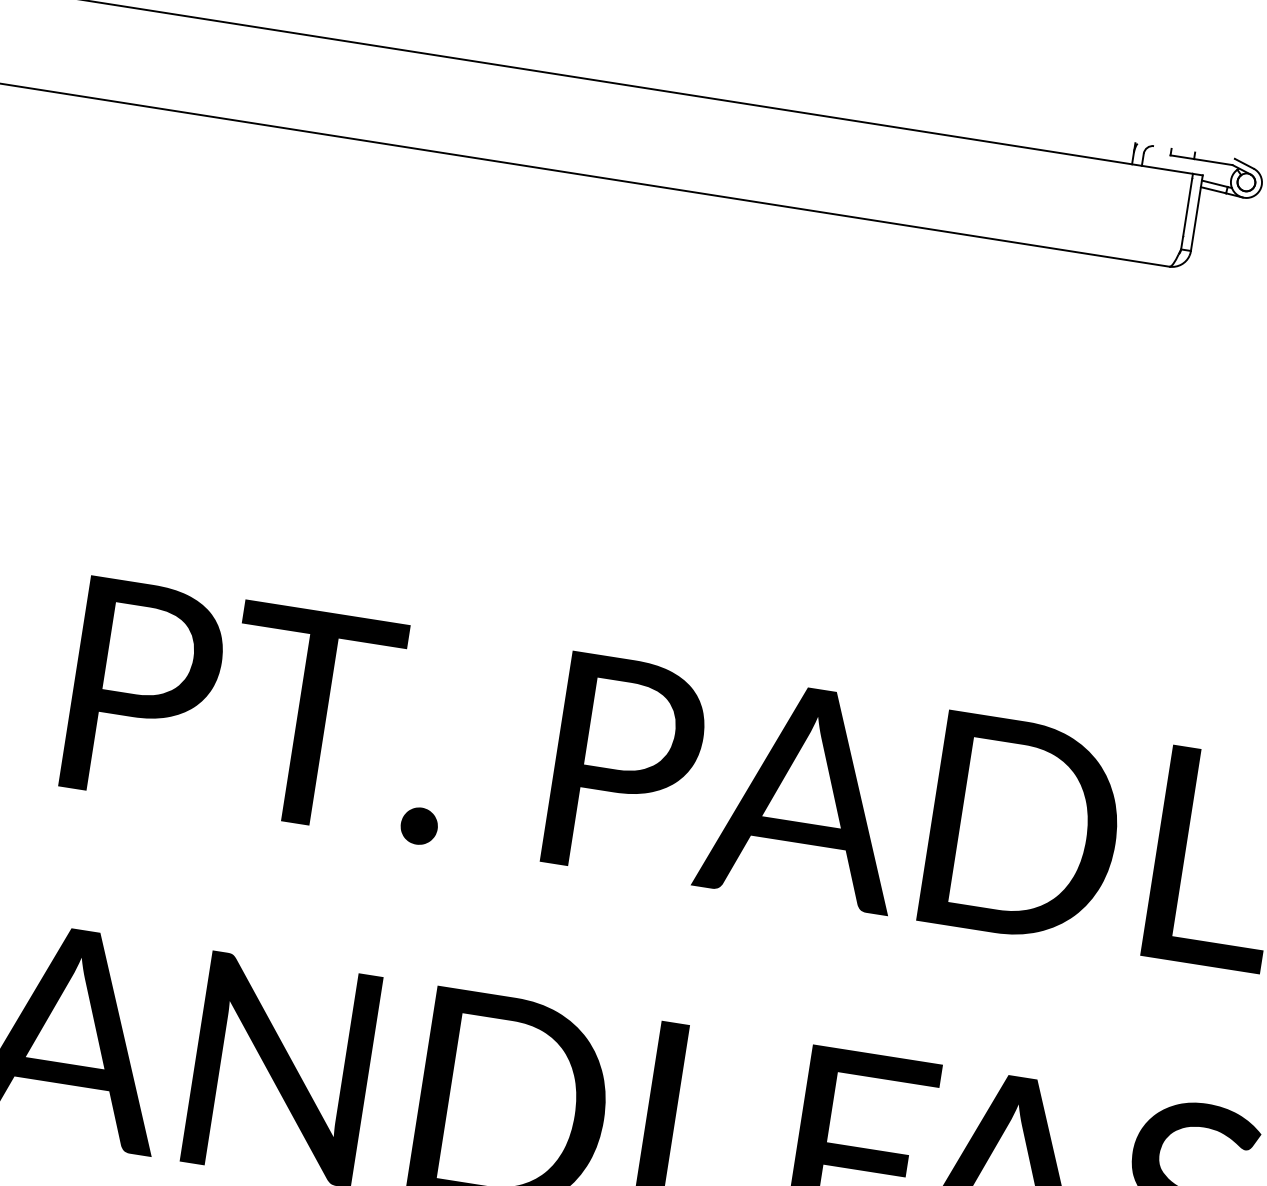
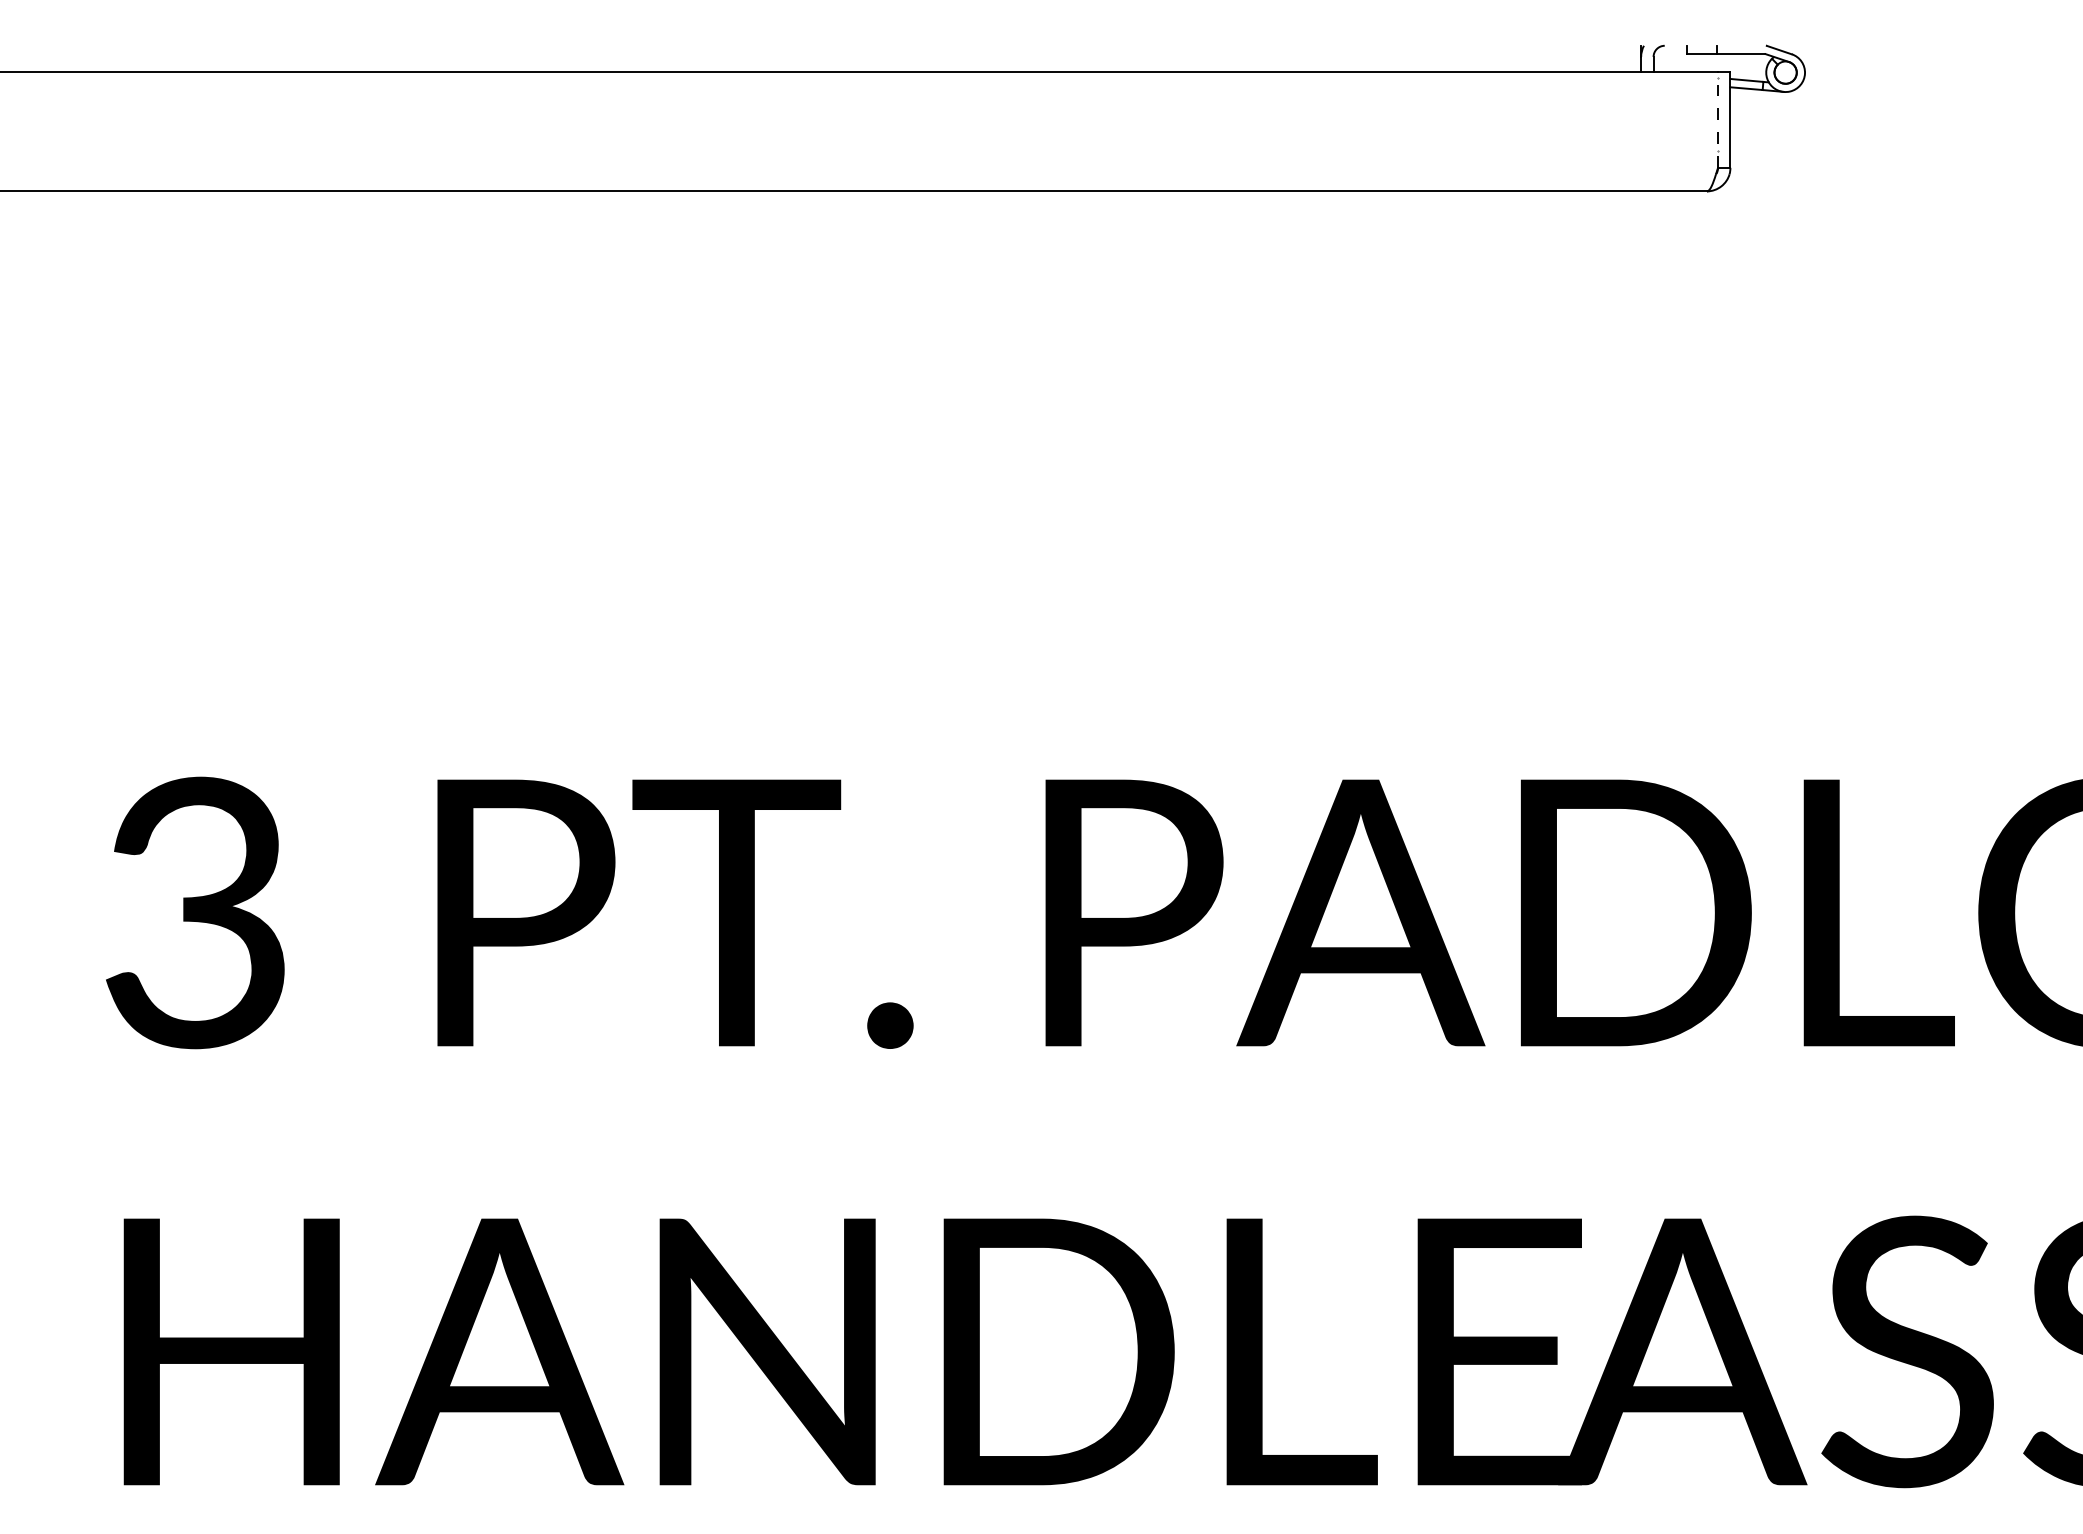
line: (1187, 211) -> (1718, 120), solid -> dashed

